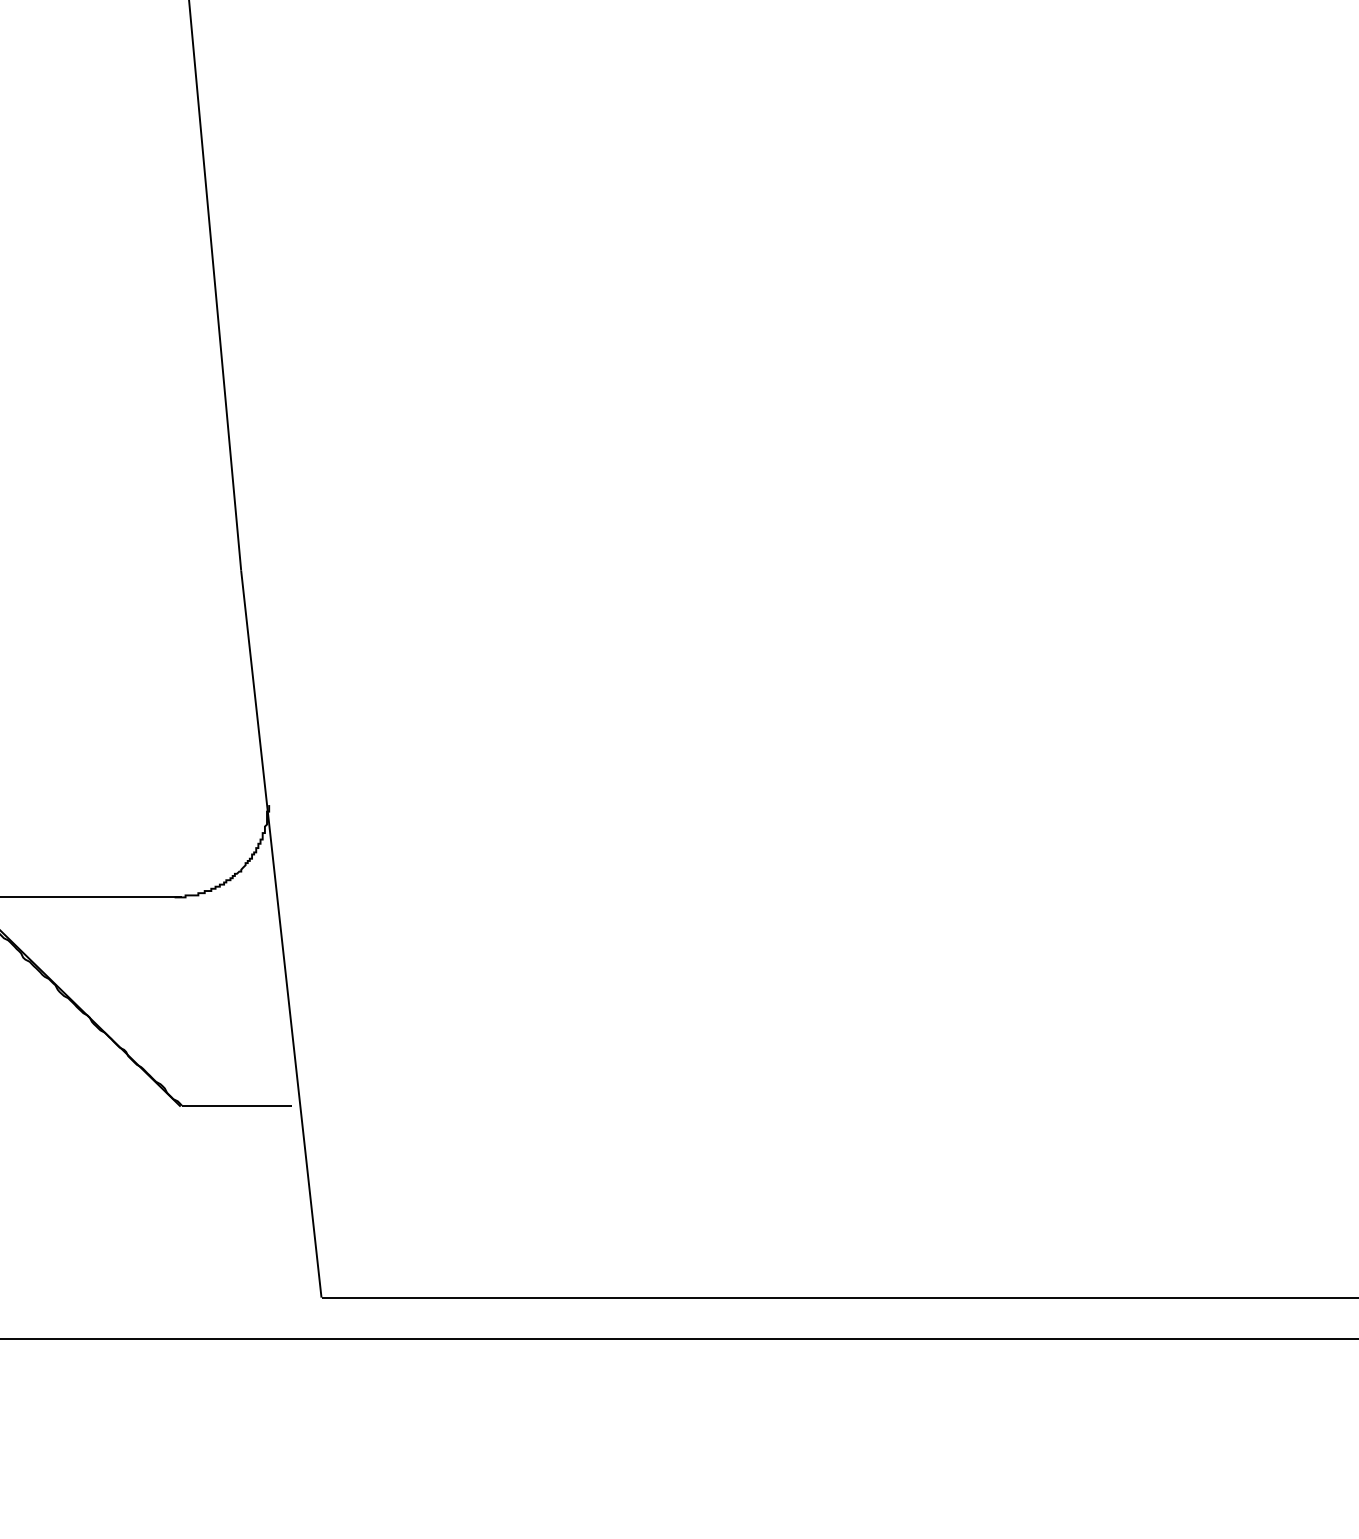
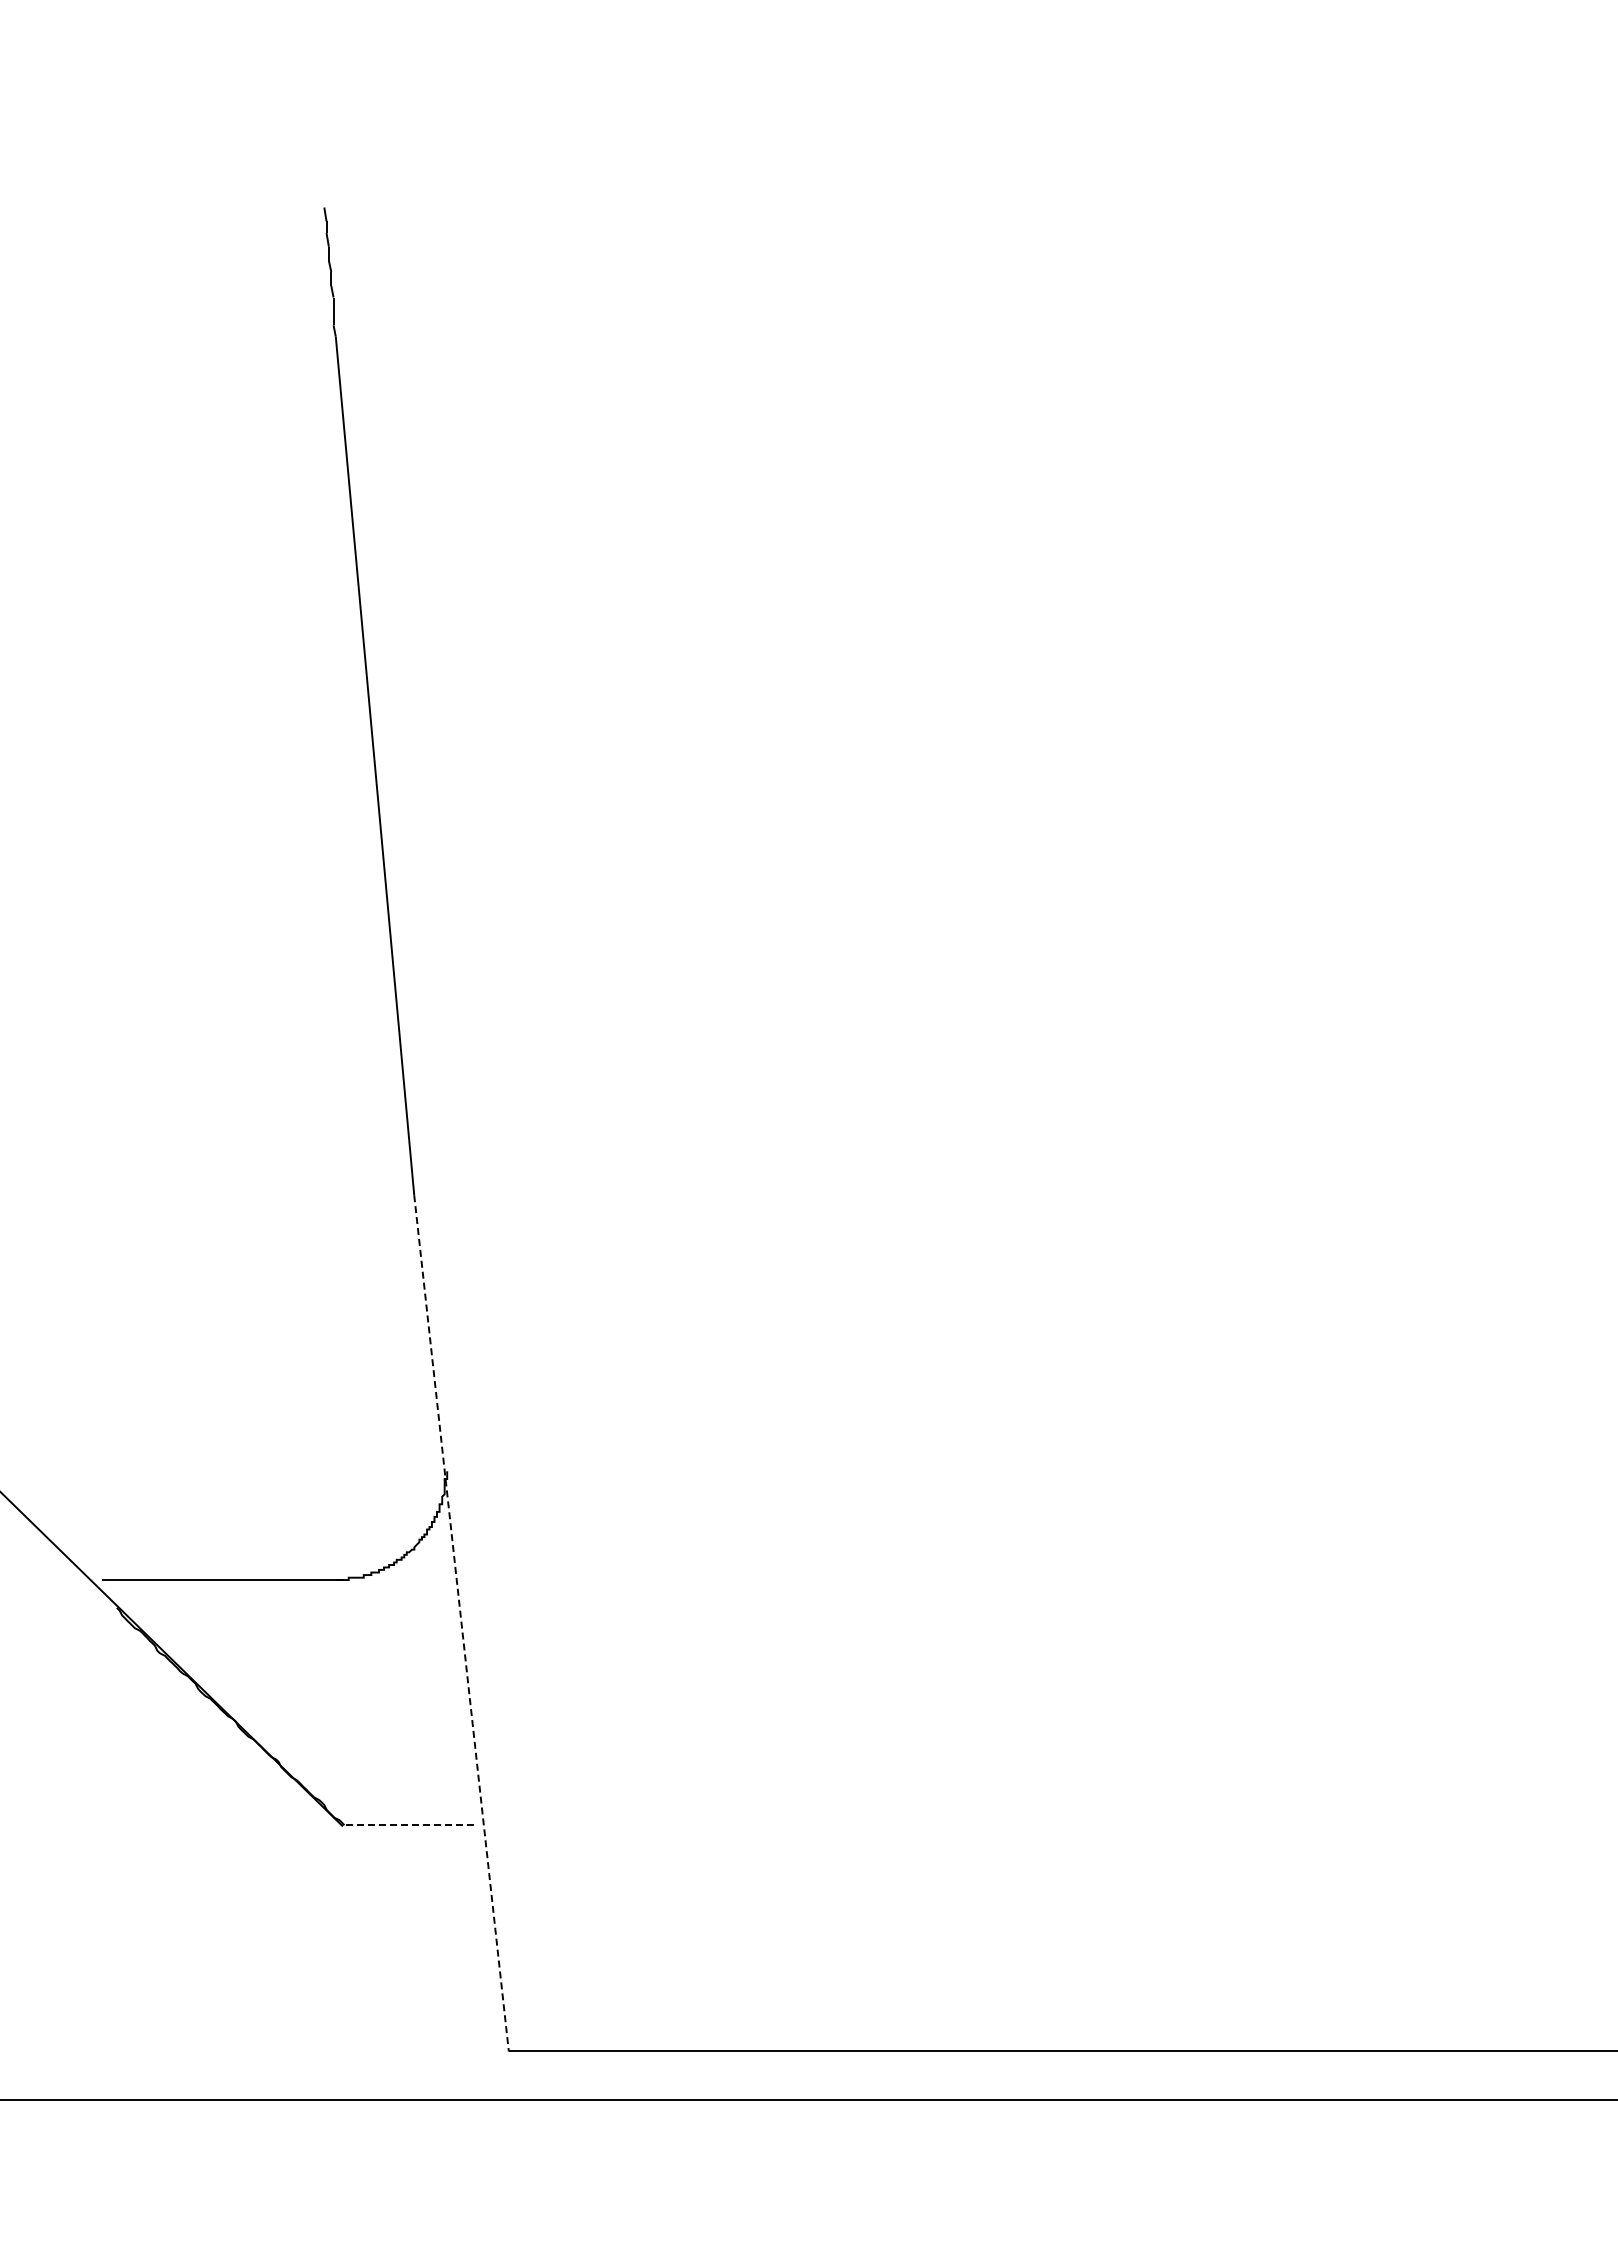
line: (281, 934) -> (461, 1623), solid -> dashed
line: (237, 1105) -> (409, 1825), solid -> dashed

